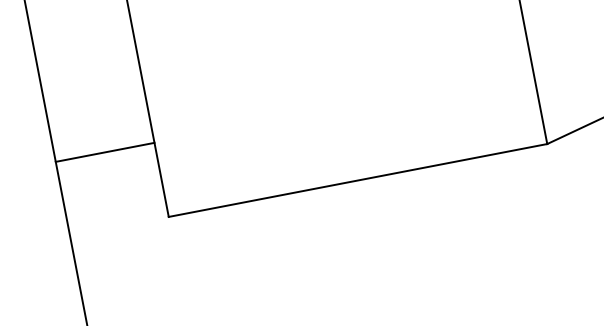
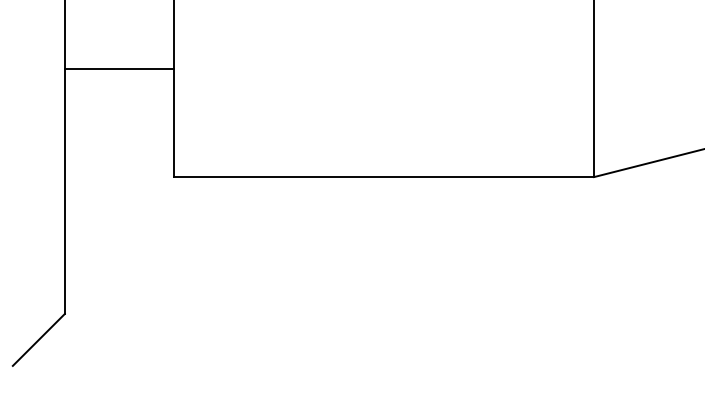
line: (104, 151) -> (119, 68), moved

